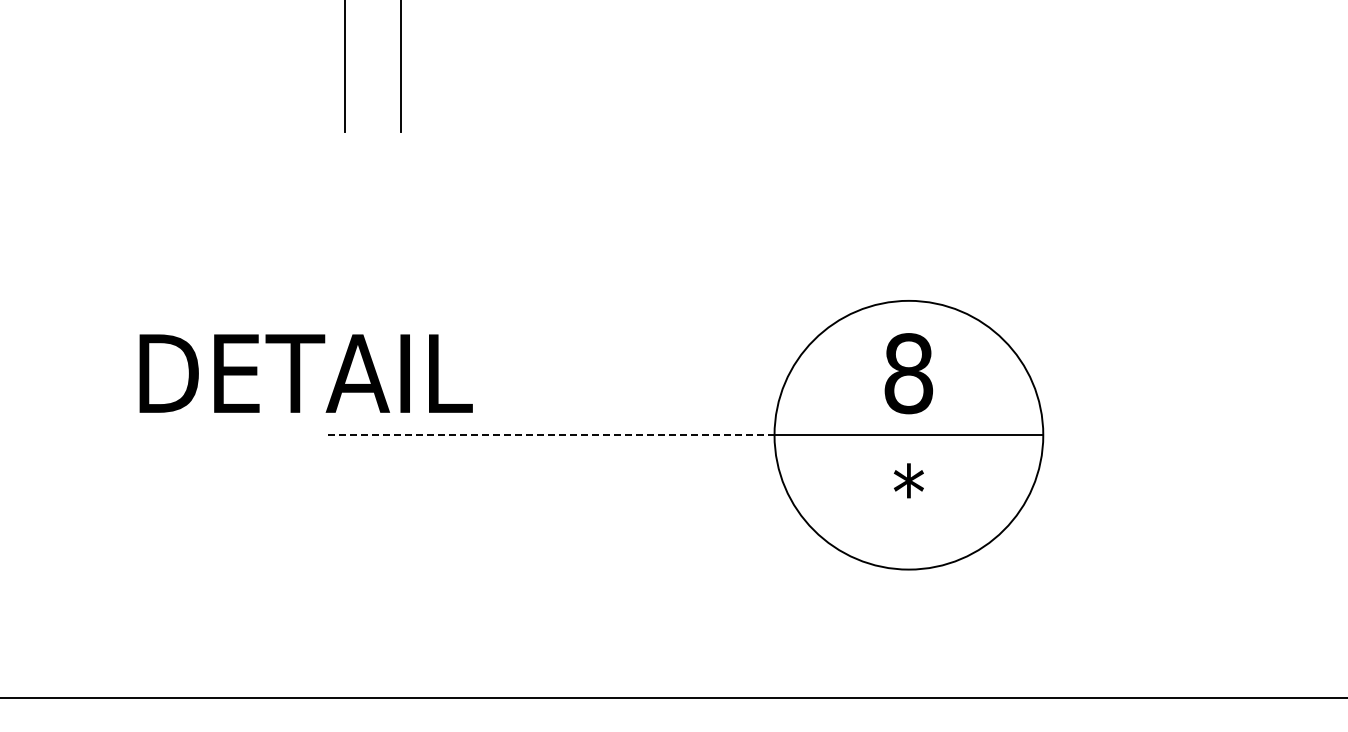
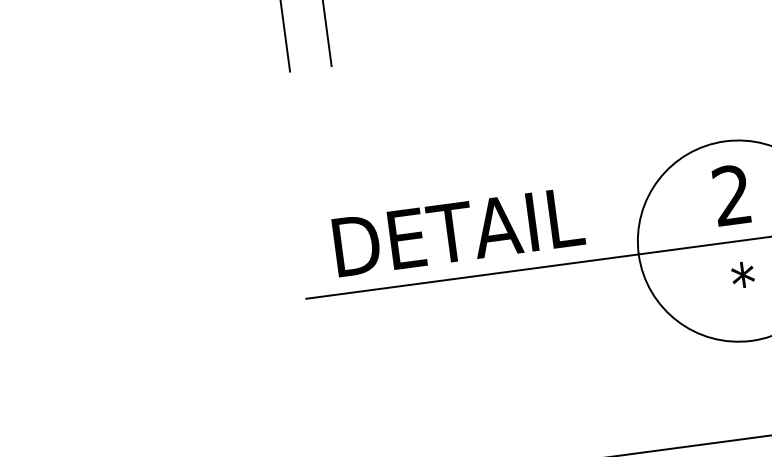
text: (305, 373) -> (458, 231), moved
text: (908, 373) -> (732, 195), 8 -> 2
line: (550, 435) -> (472, 276), dashed -> solid

